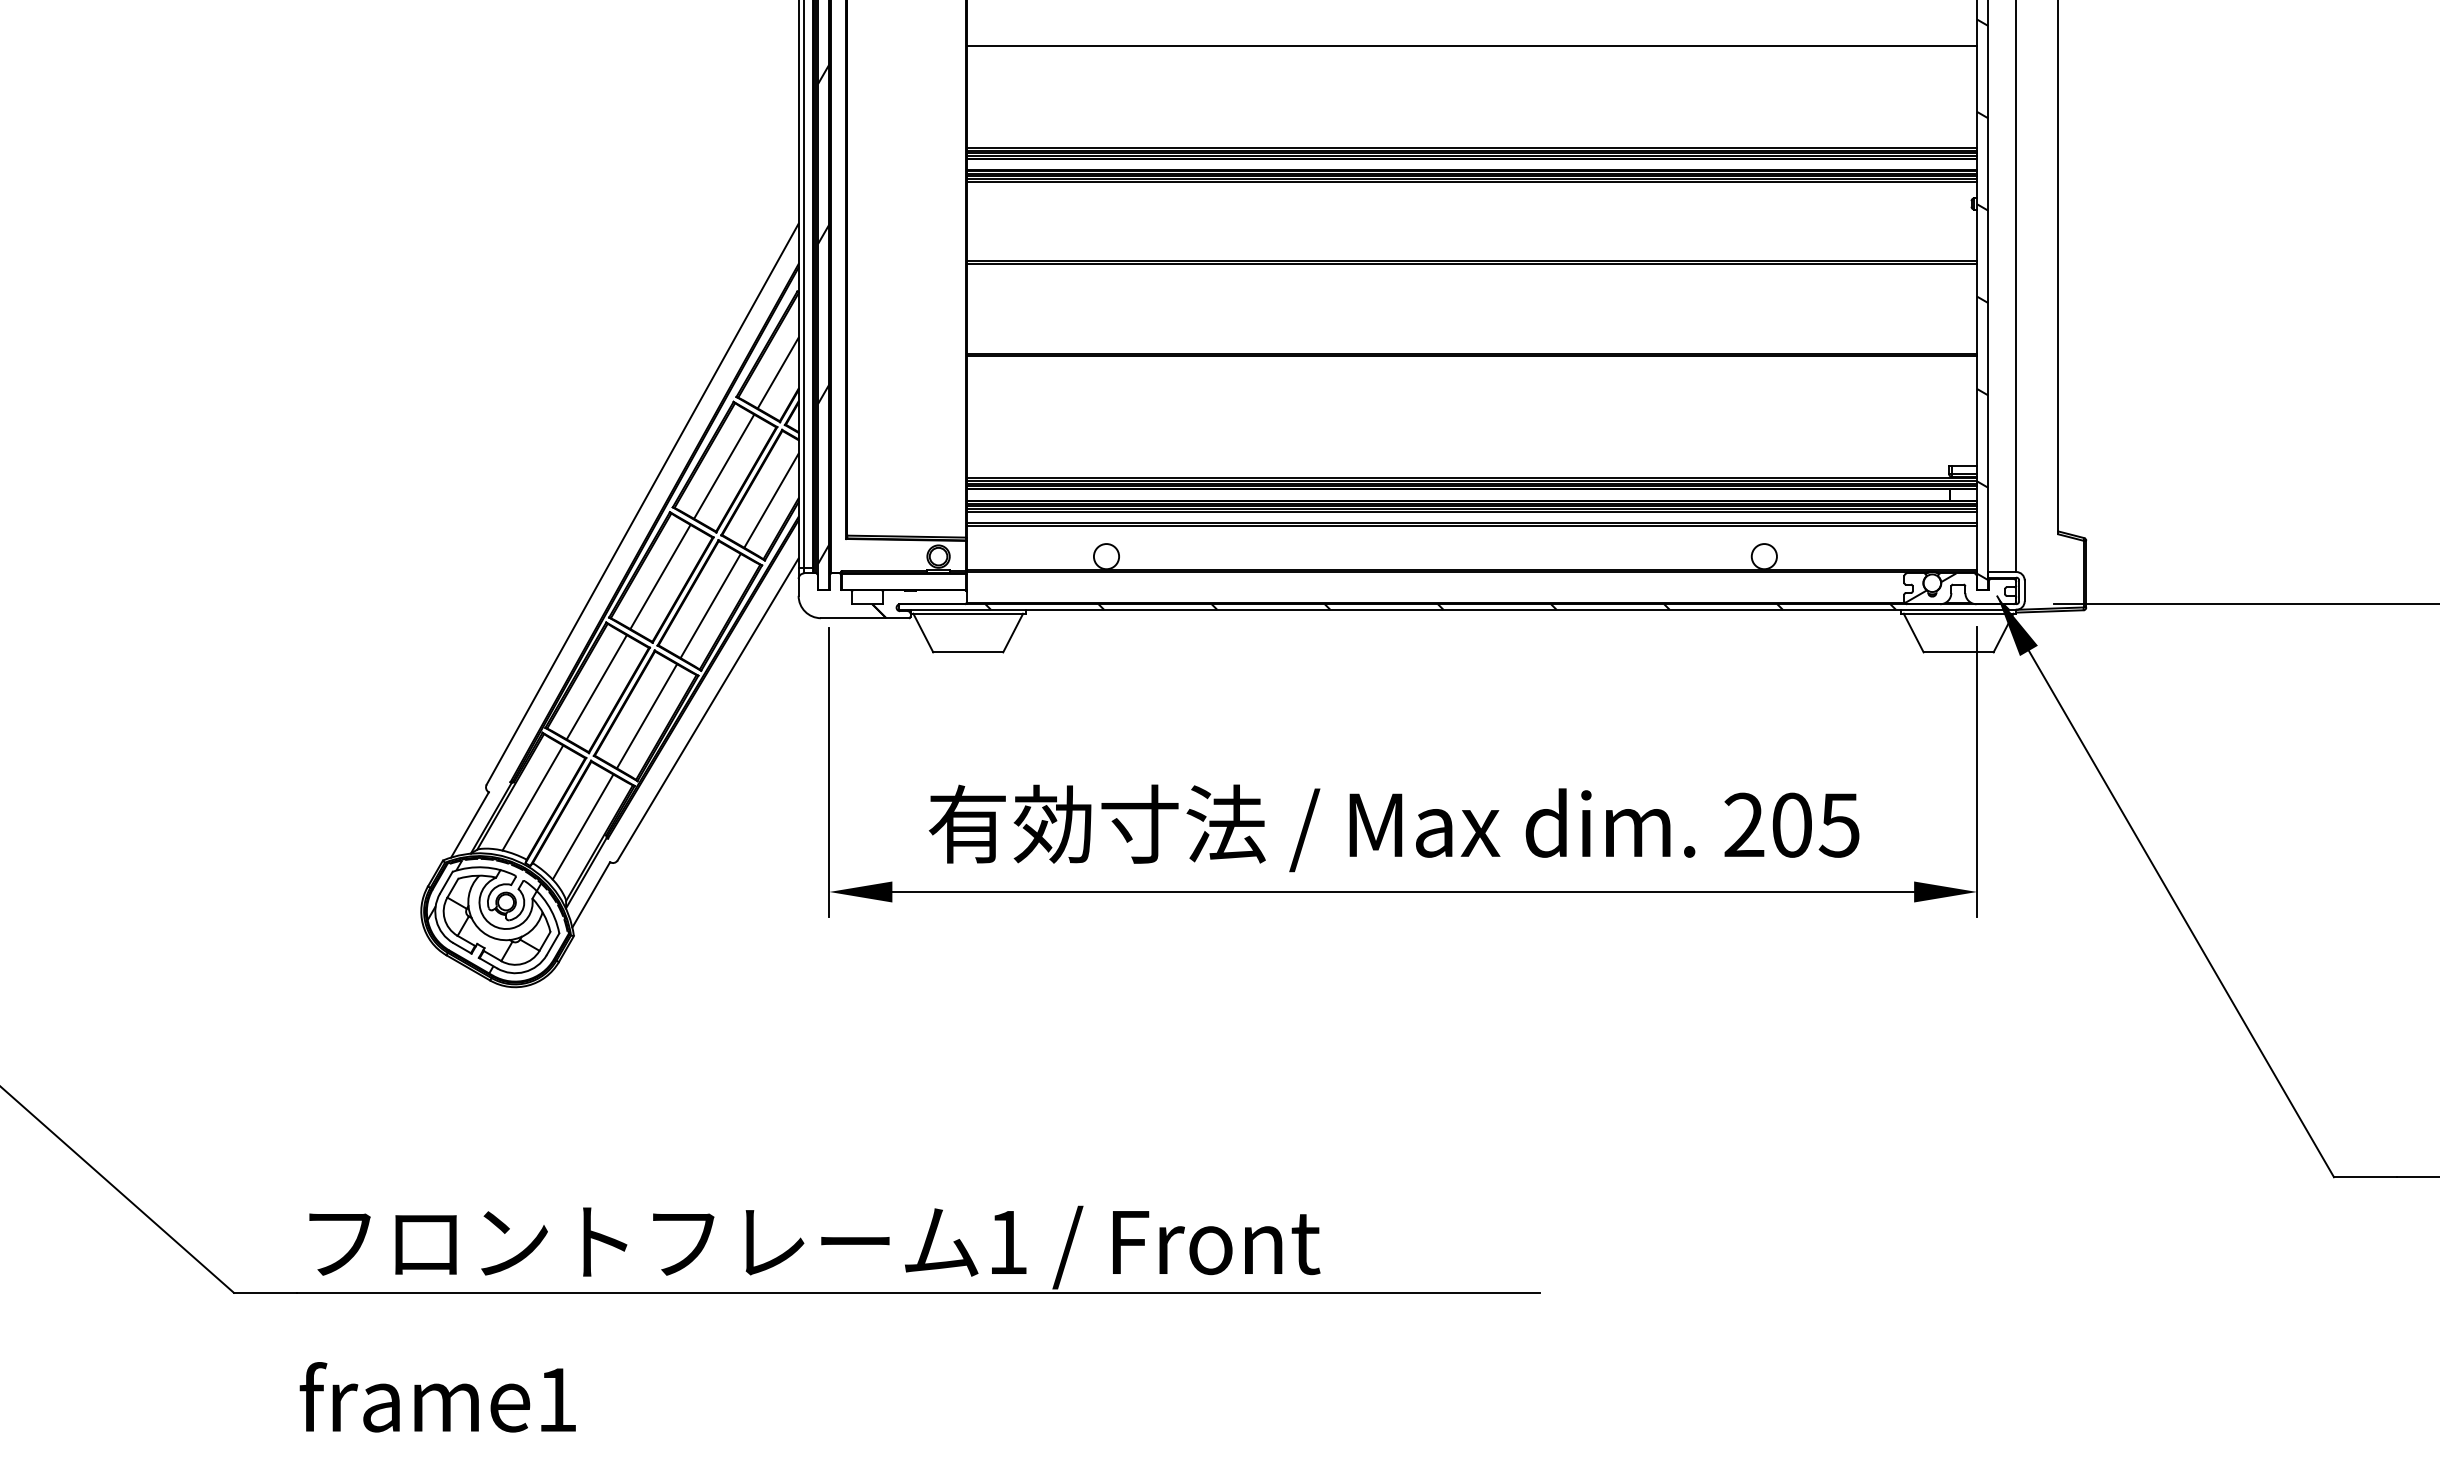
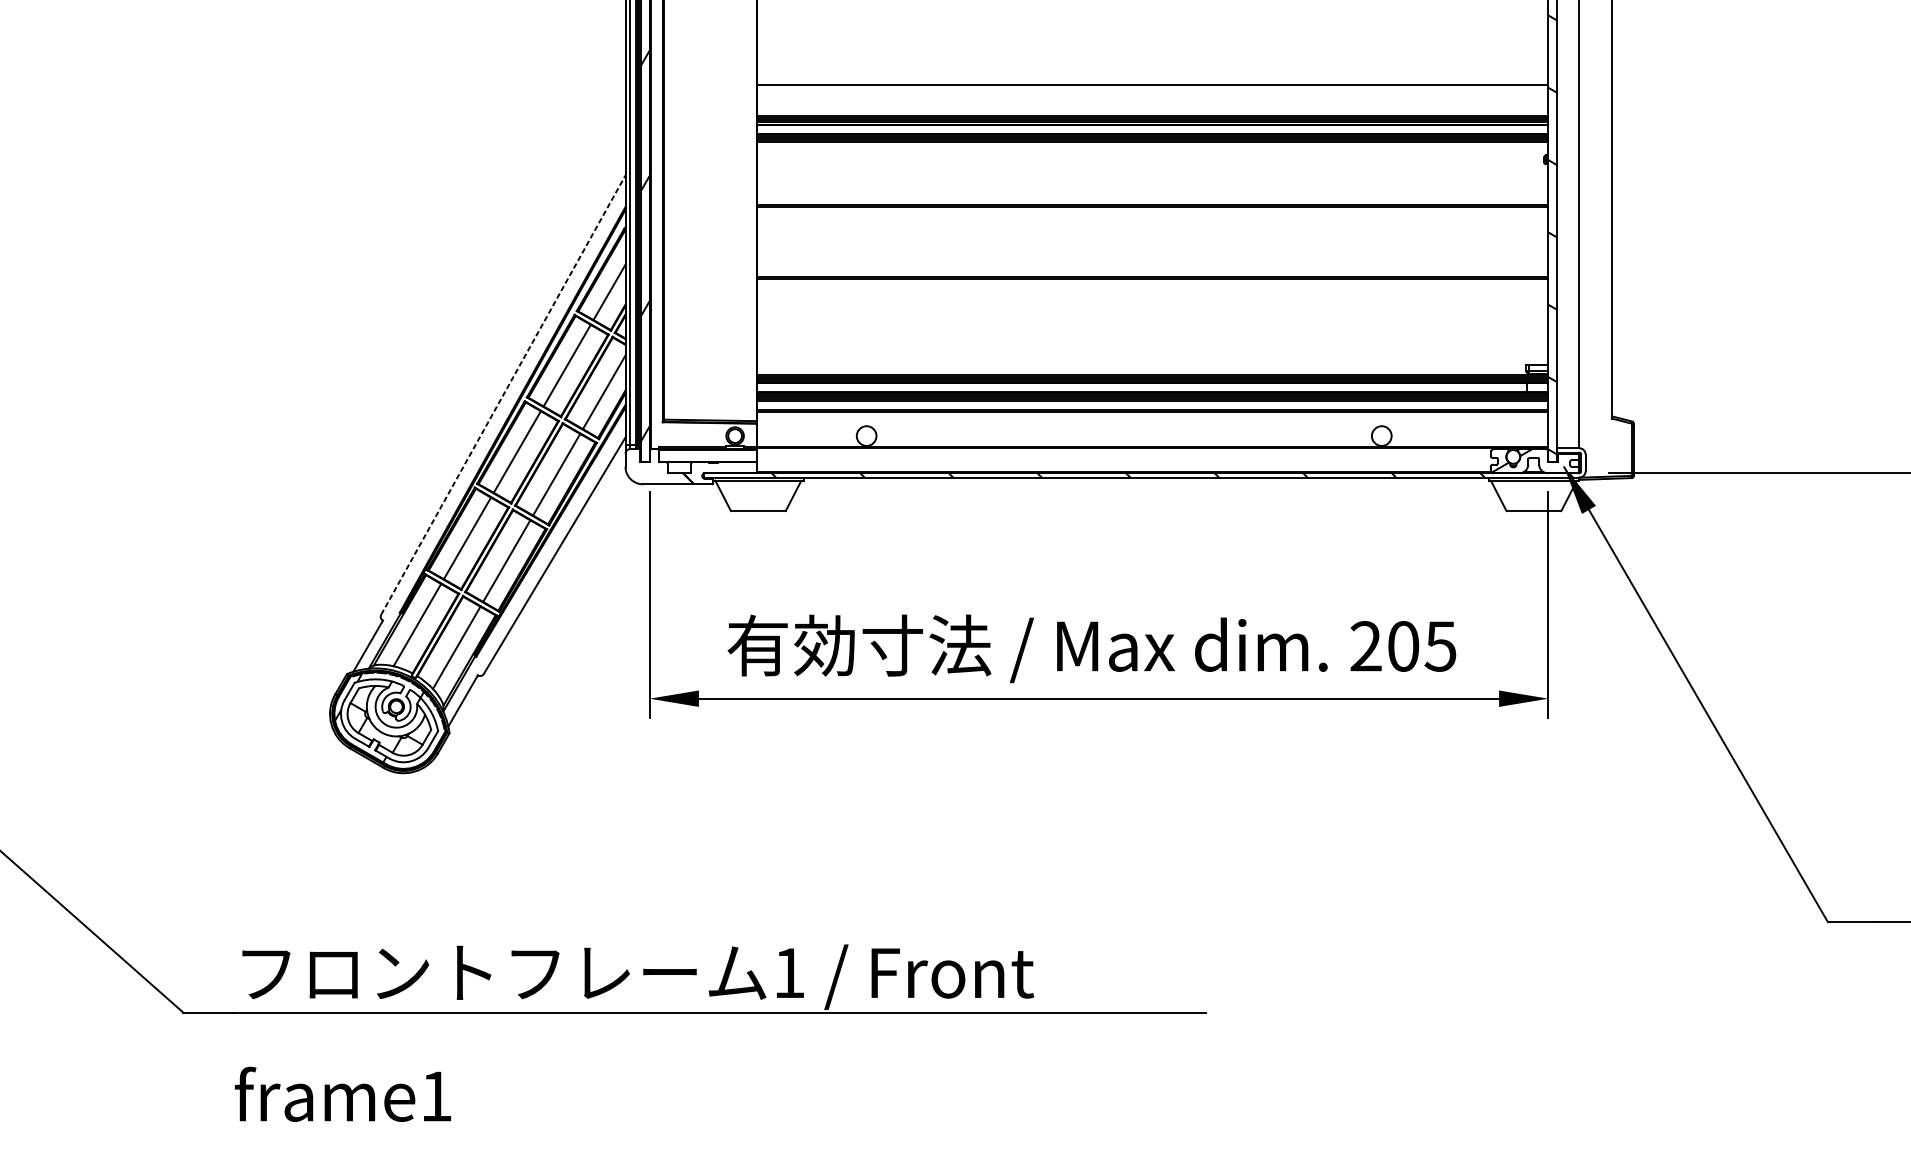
line: (1471, 45) -> (1152, 84), moved
line: (642, 504) -> (503, 395), solid -> dashed

